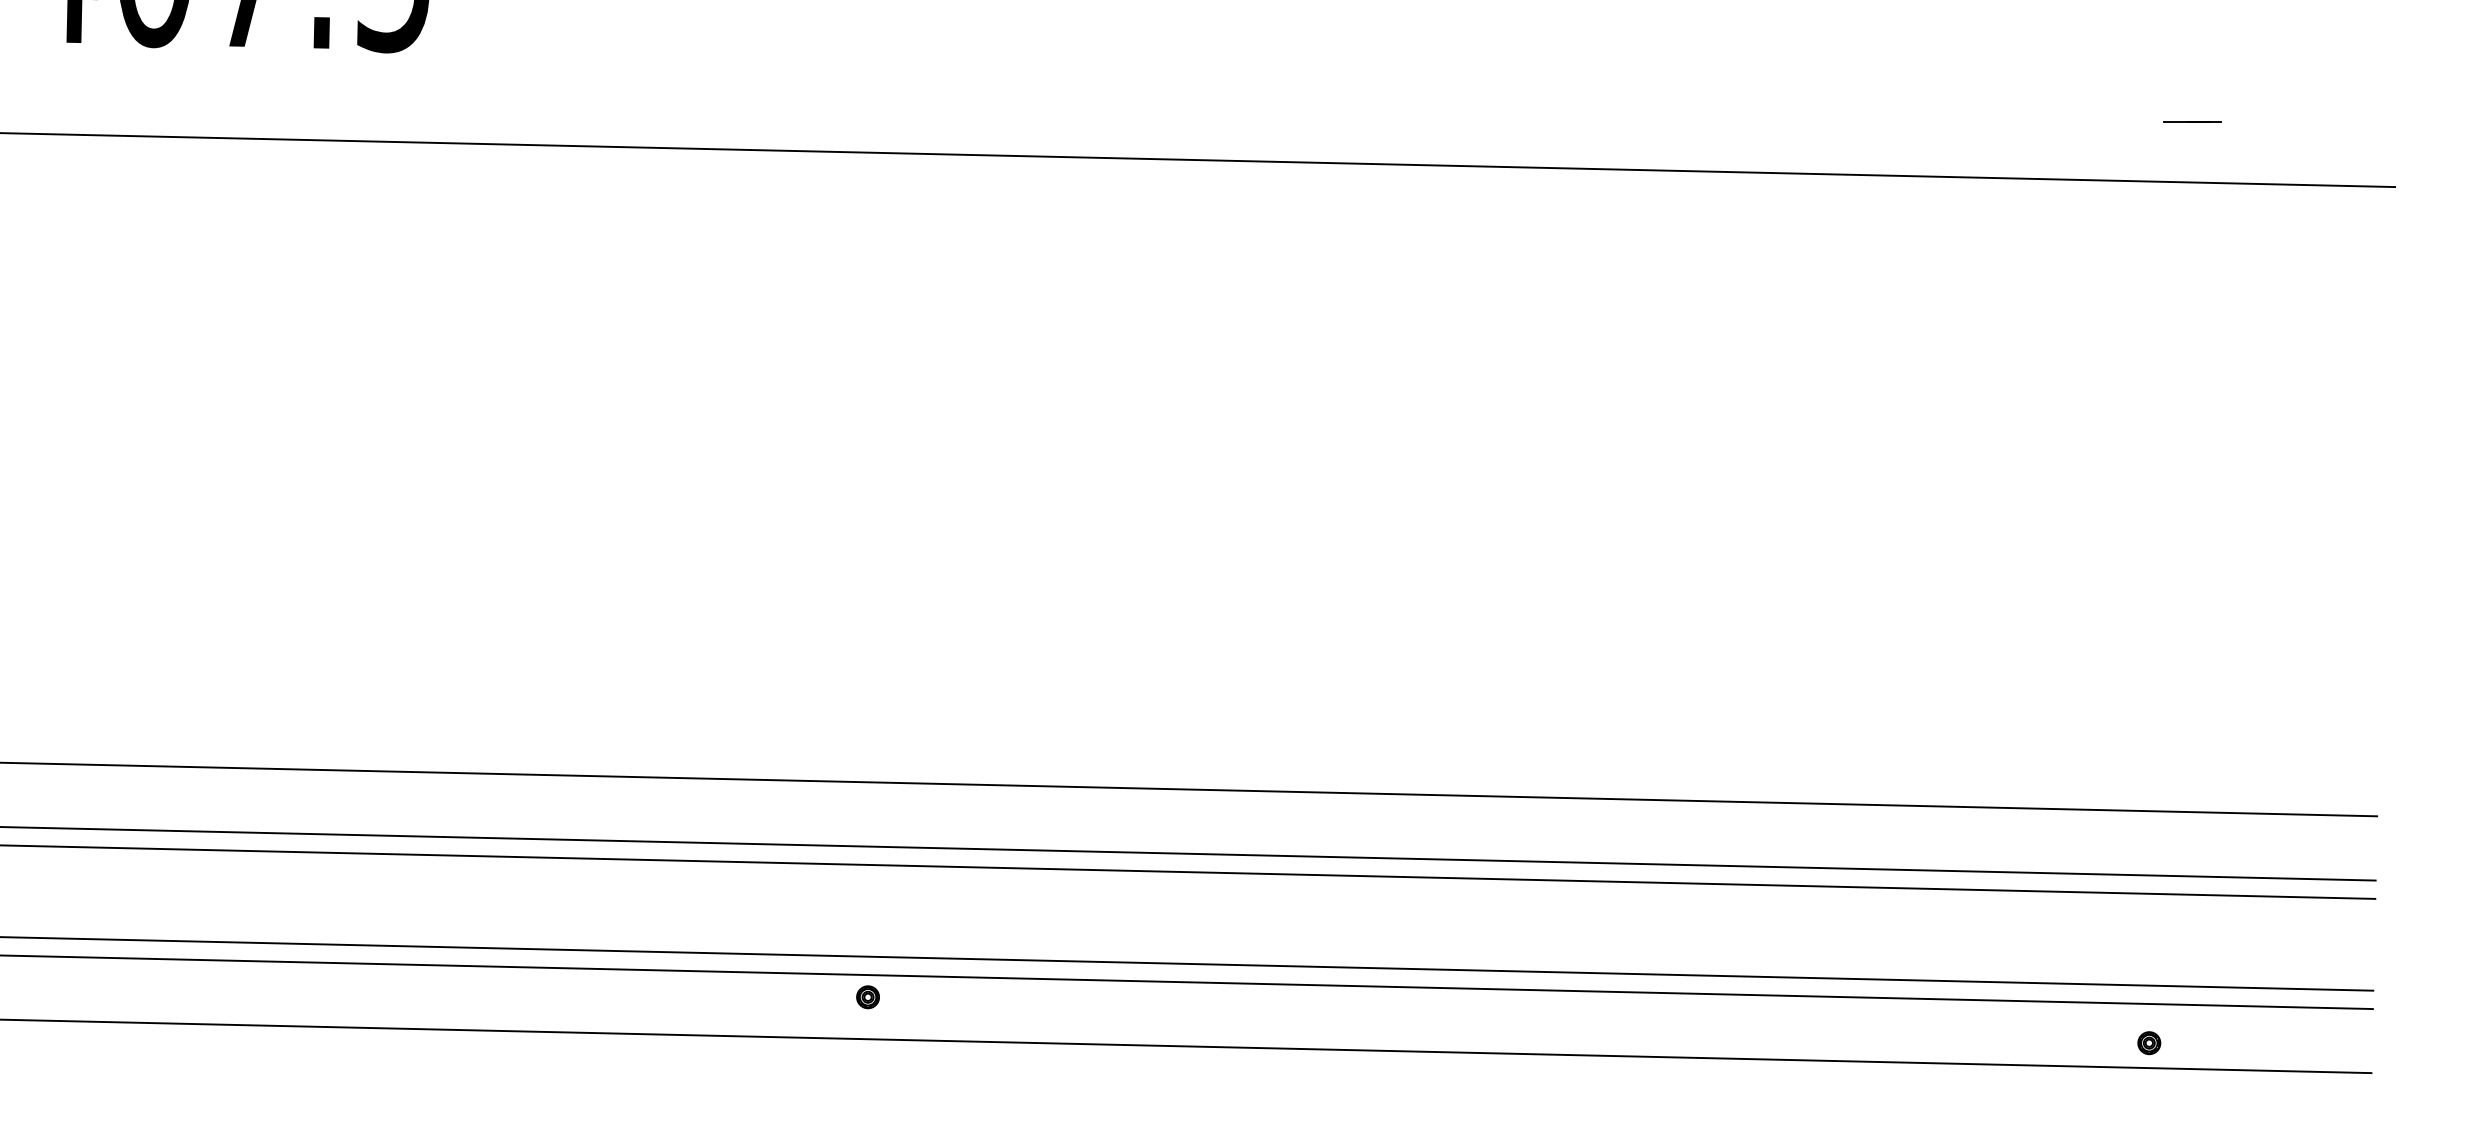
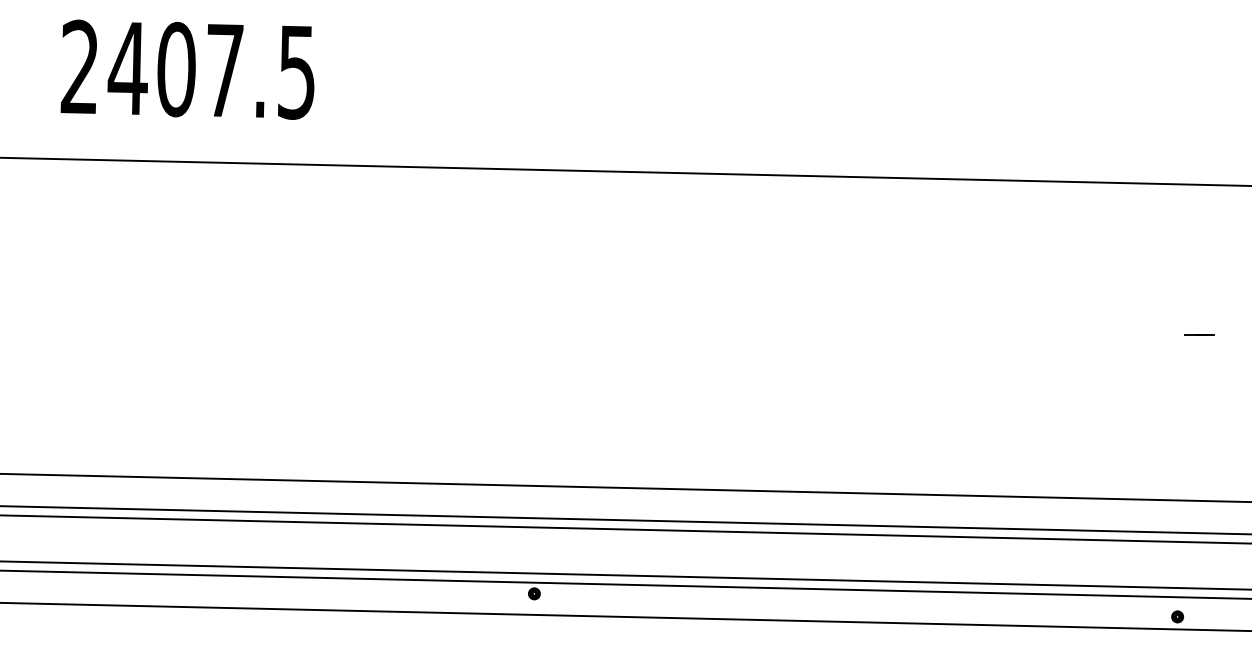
line: (2192, 120) -> (1199, 334), moved

